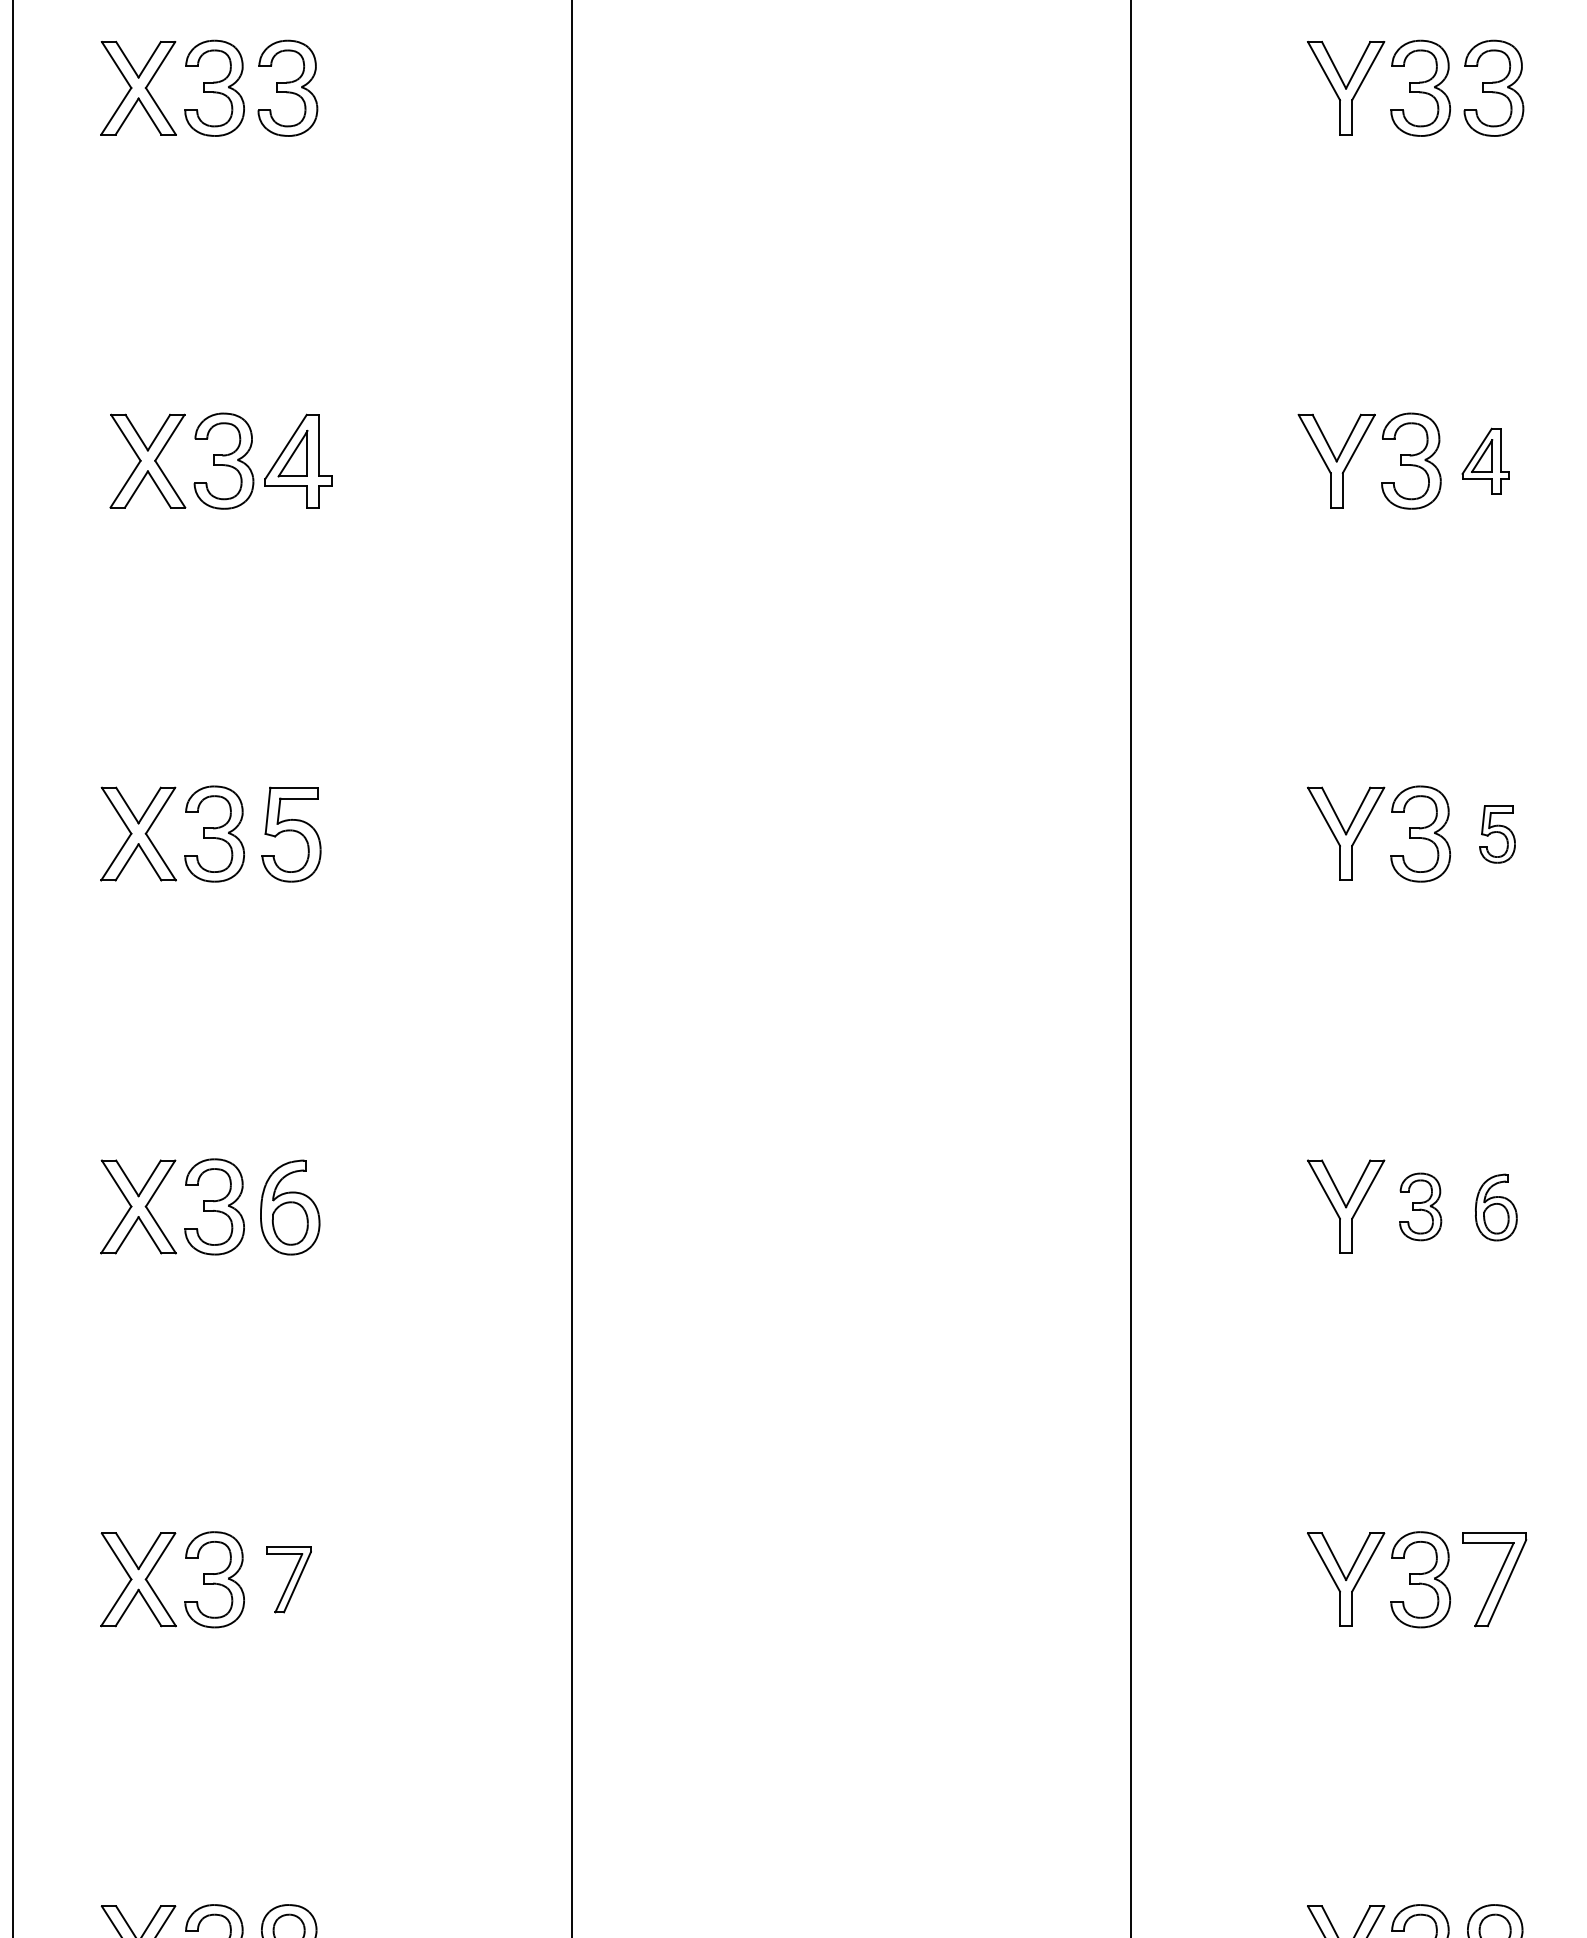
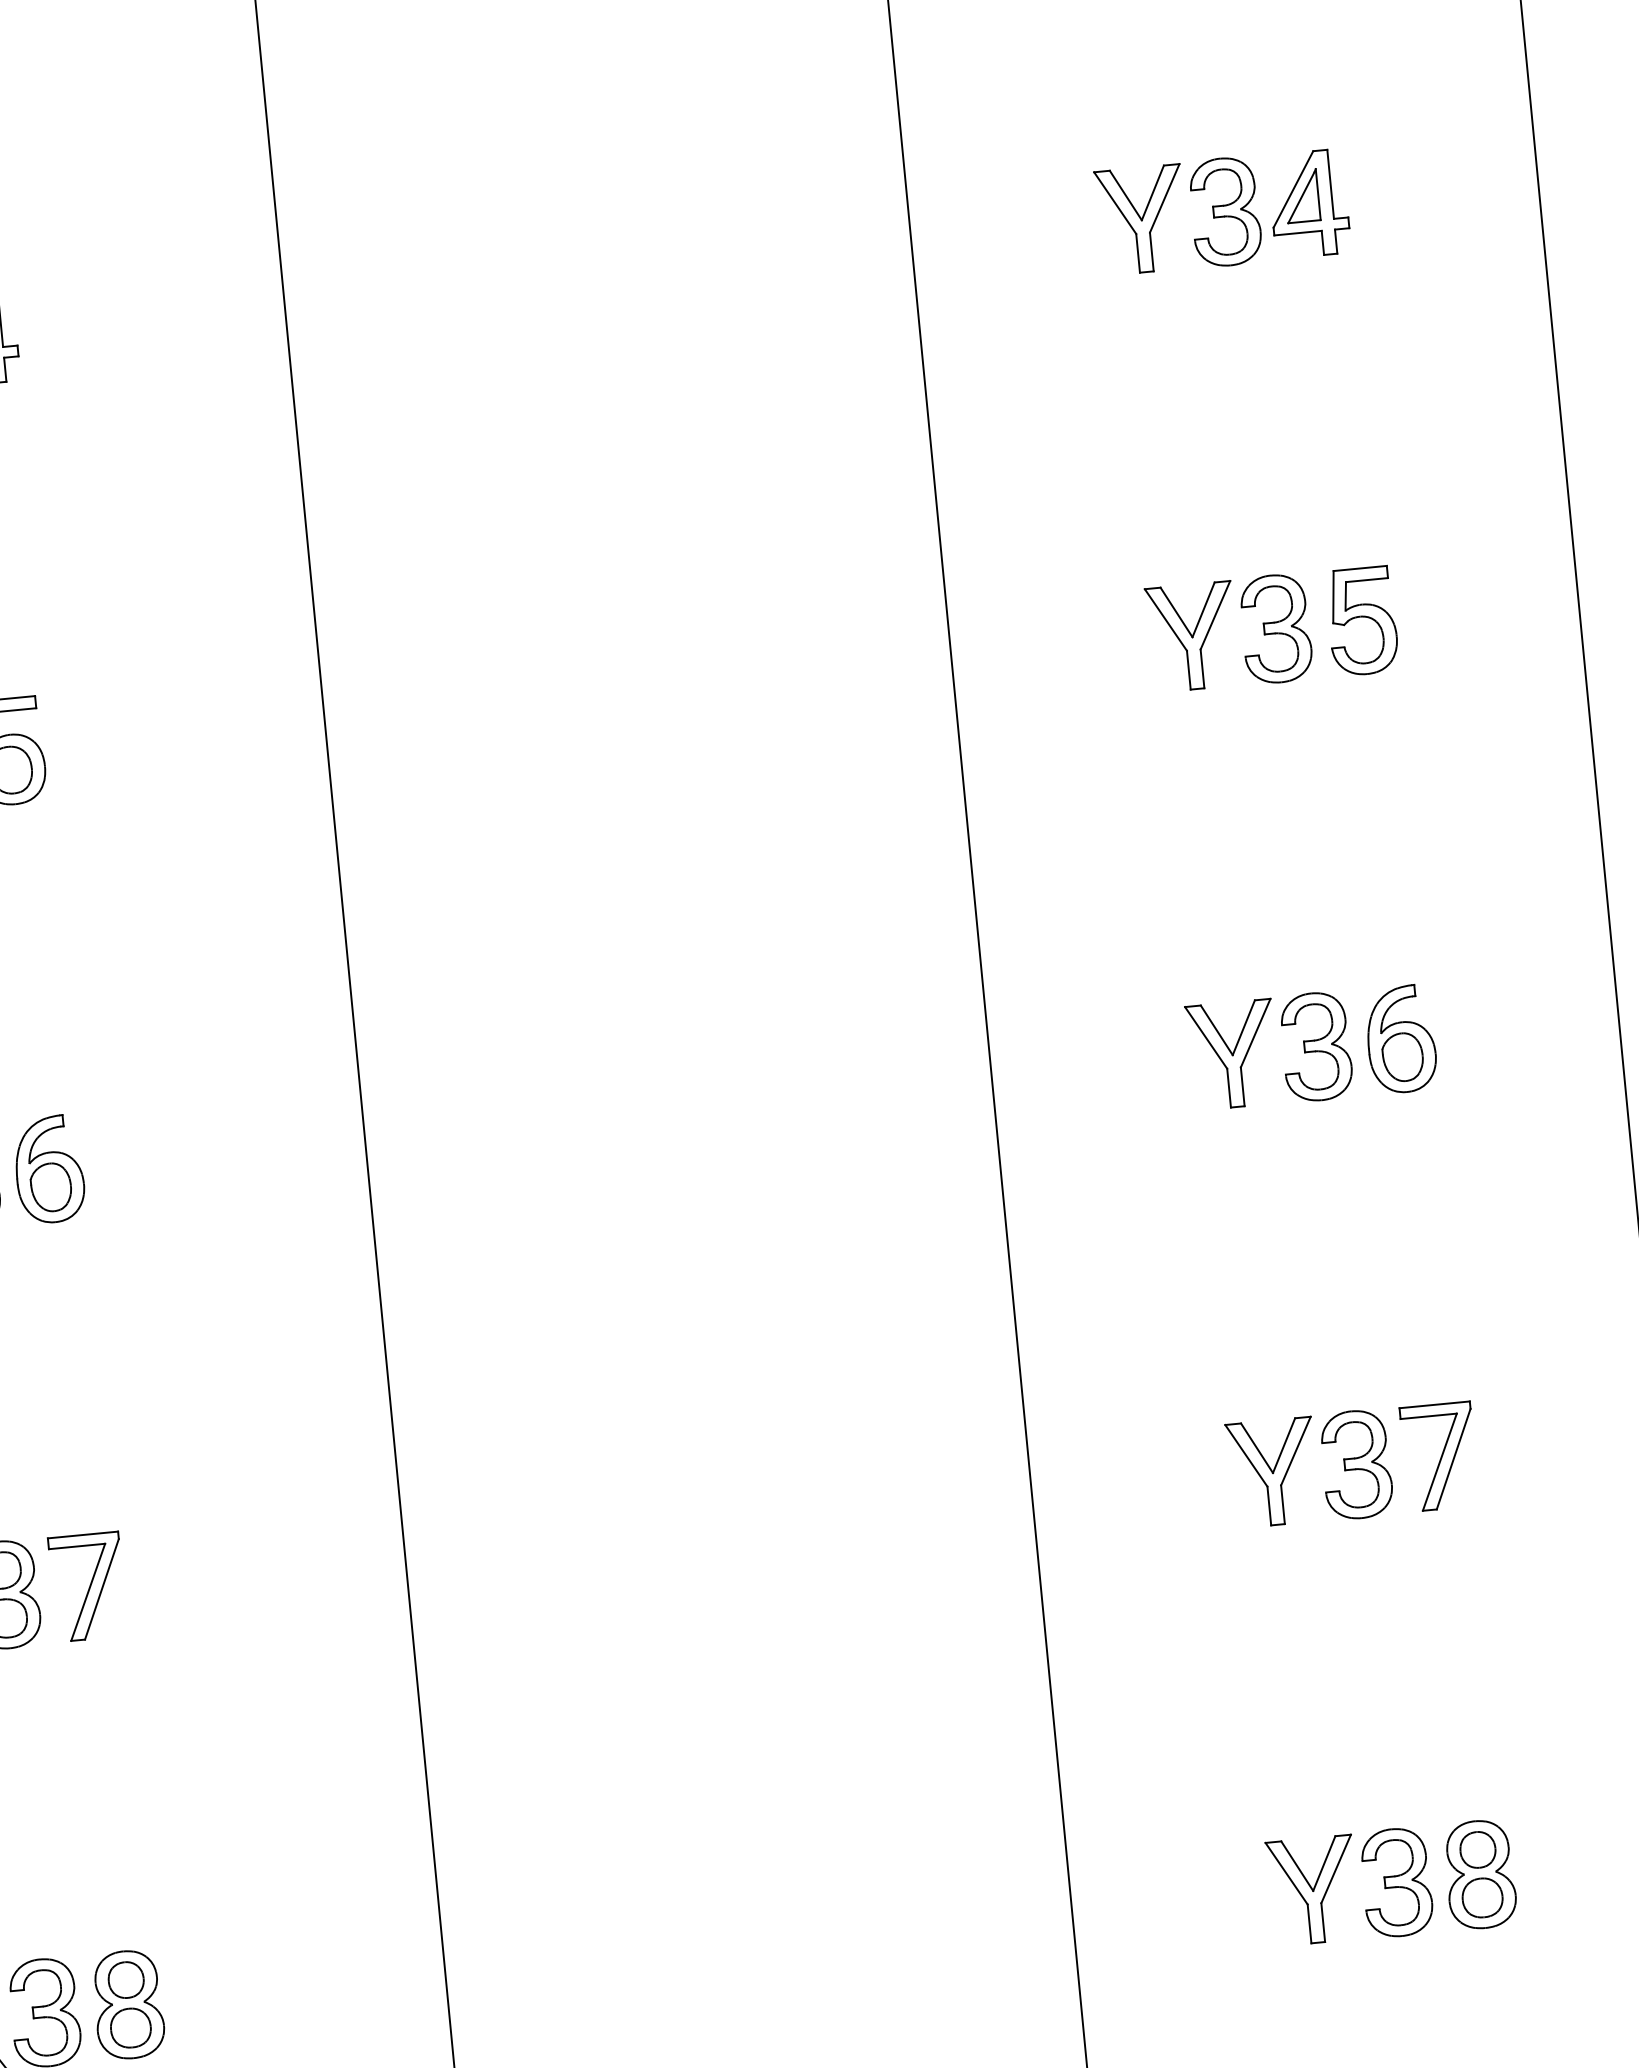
part: (1485, 461) -> (1308, 204), size x1.43
part: (1497, 834) -> (1362, 621), size x1.67
part: (1420, 1206) -> (1316, 1046), size x1.43
part: (1496, 1207) -> (1401, 1039), size x1.43
part: (289, 1579) -> (88, 1586), size x1.43

